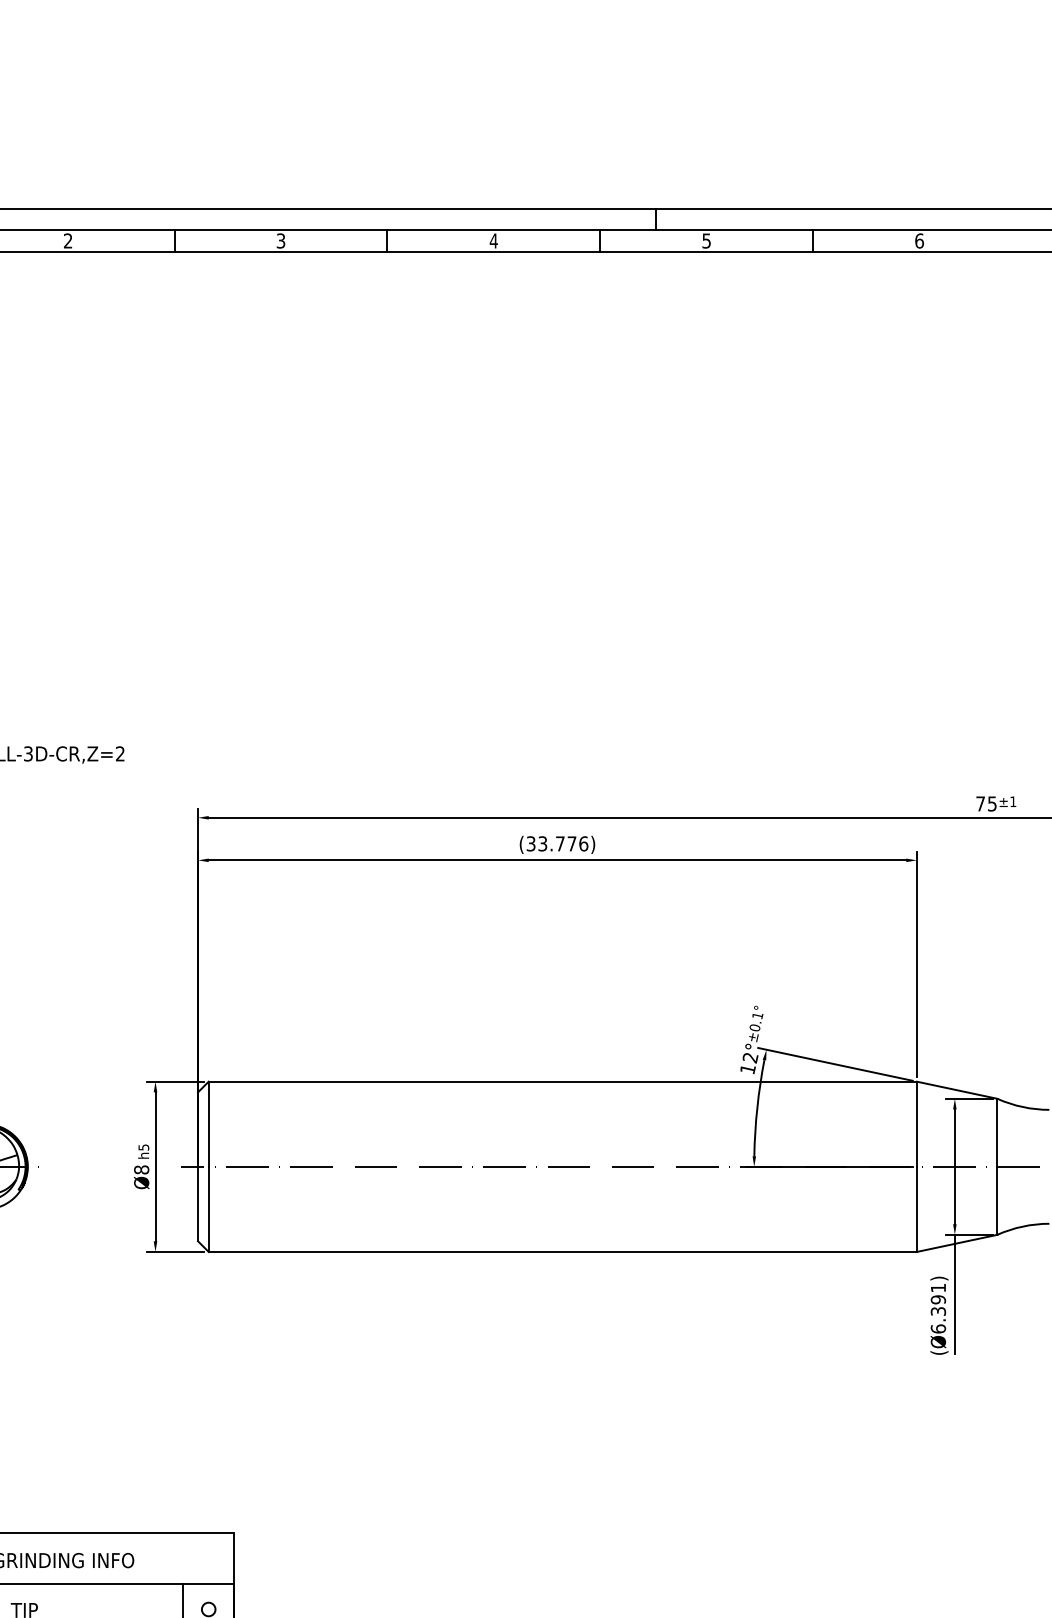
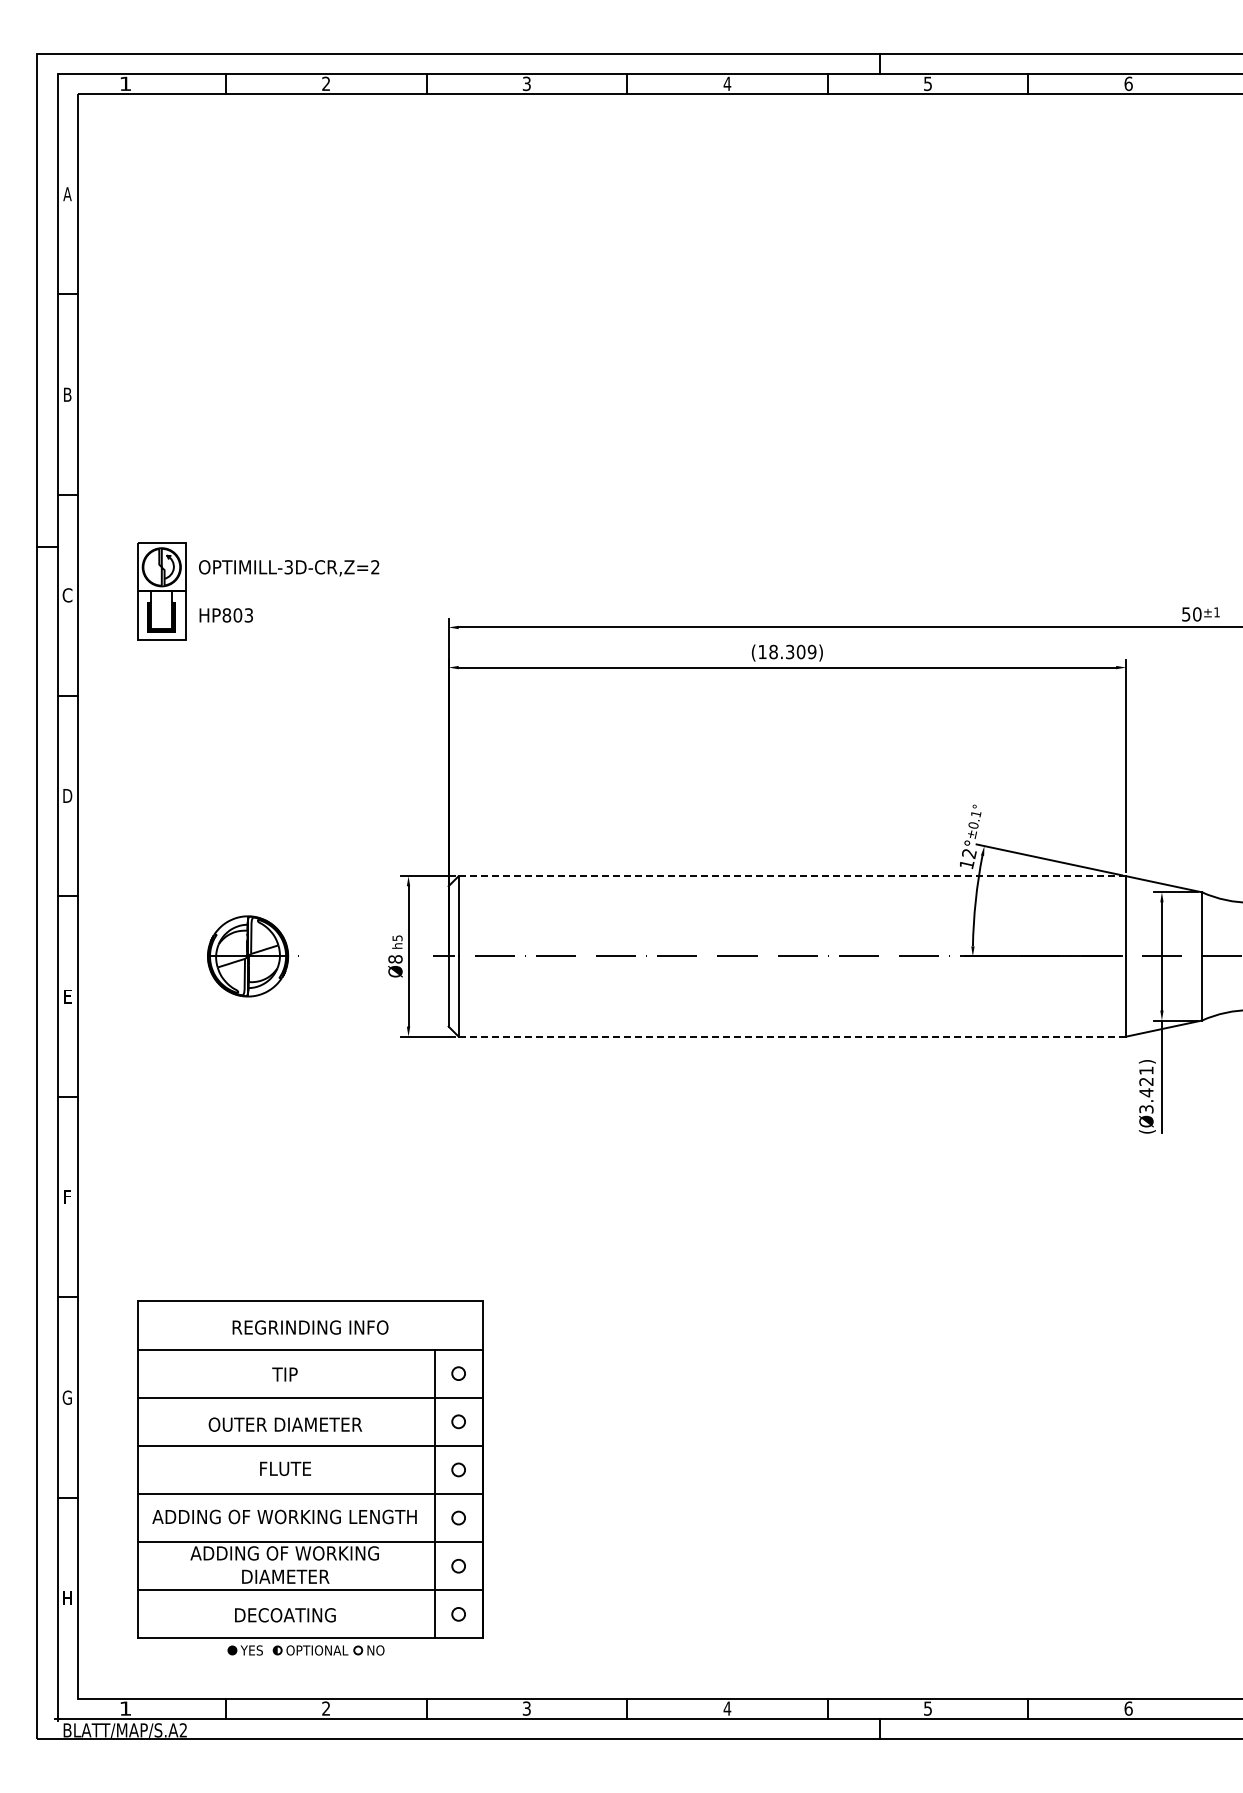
text: (986, 804) -> (1191, 614), 75 -> 50
text: (557, 843) -> (787, 651), (33.776) -> (18.309)
line: (562, 1082) -> (792, 876), solid -> dashed
line: (562, 1251) -> (792, 1036), solid -> dashed
text: (938, 1314) -> (1146, 1095), (Ø6.391) -> (Ø3.421)

